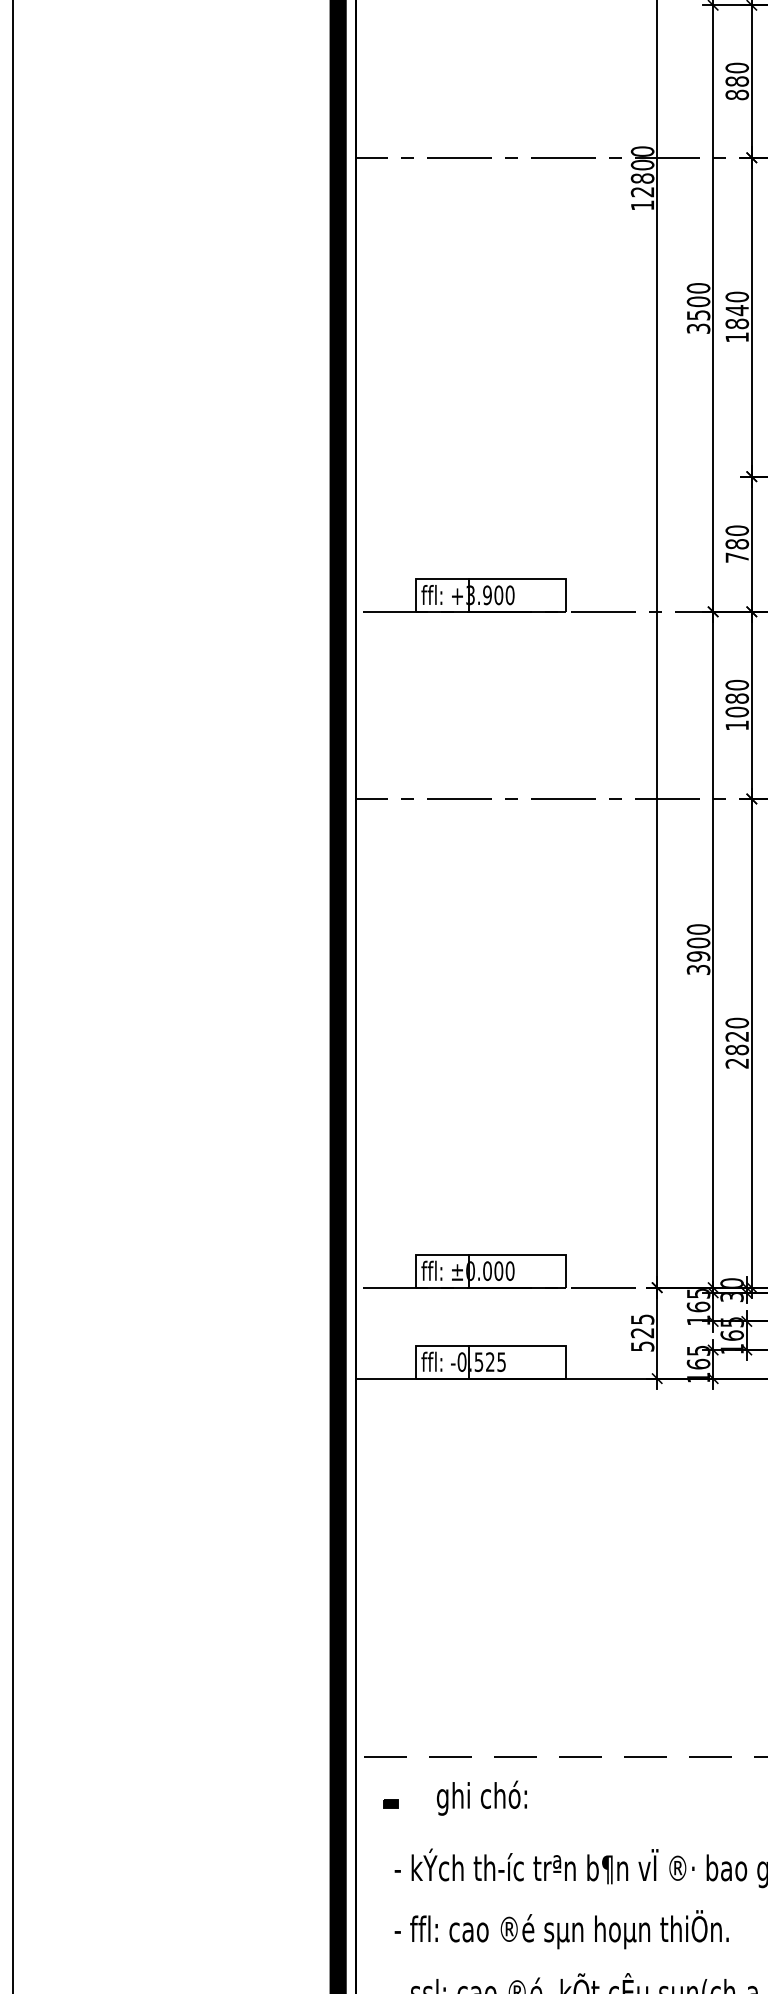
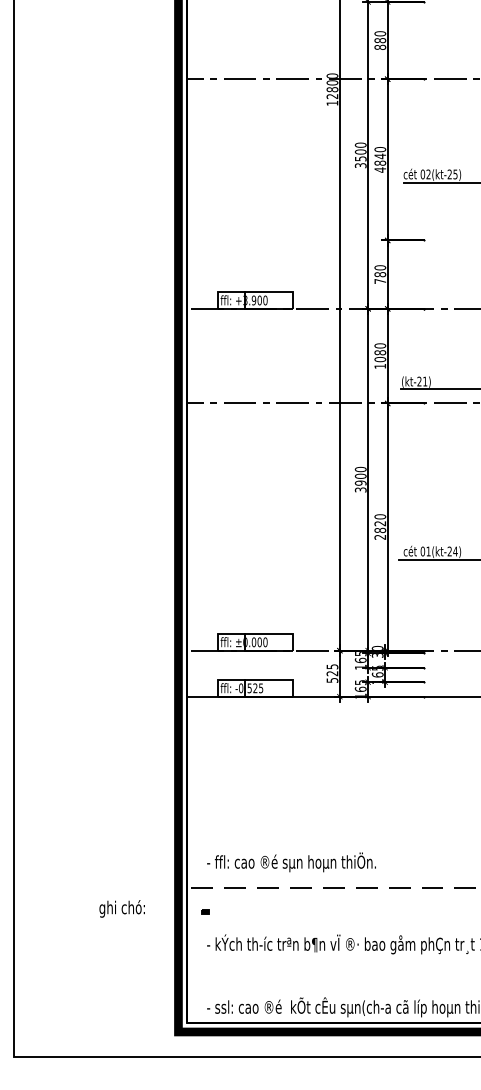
text: (737, 336) -> (380, 169), 1840 -> 4840
text: (480, 1797) -> (121, 908), moved
text: (561, 1929) -> (291, 862), moved

